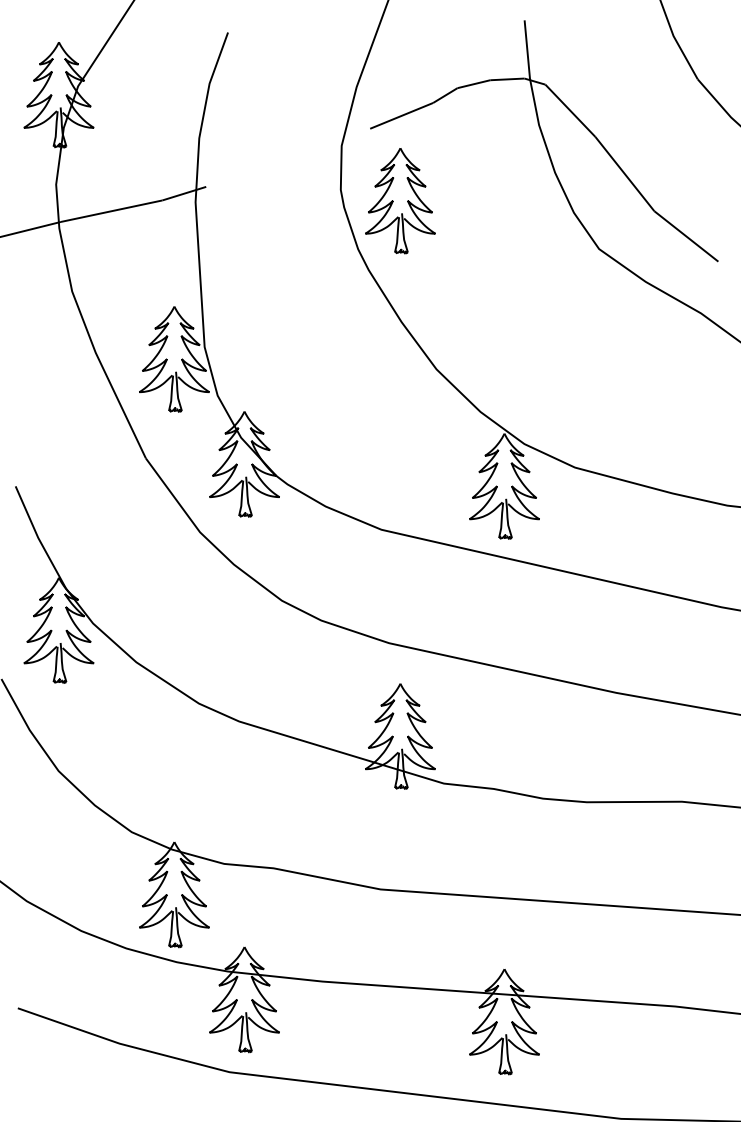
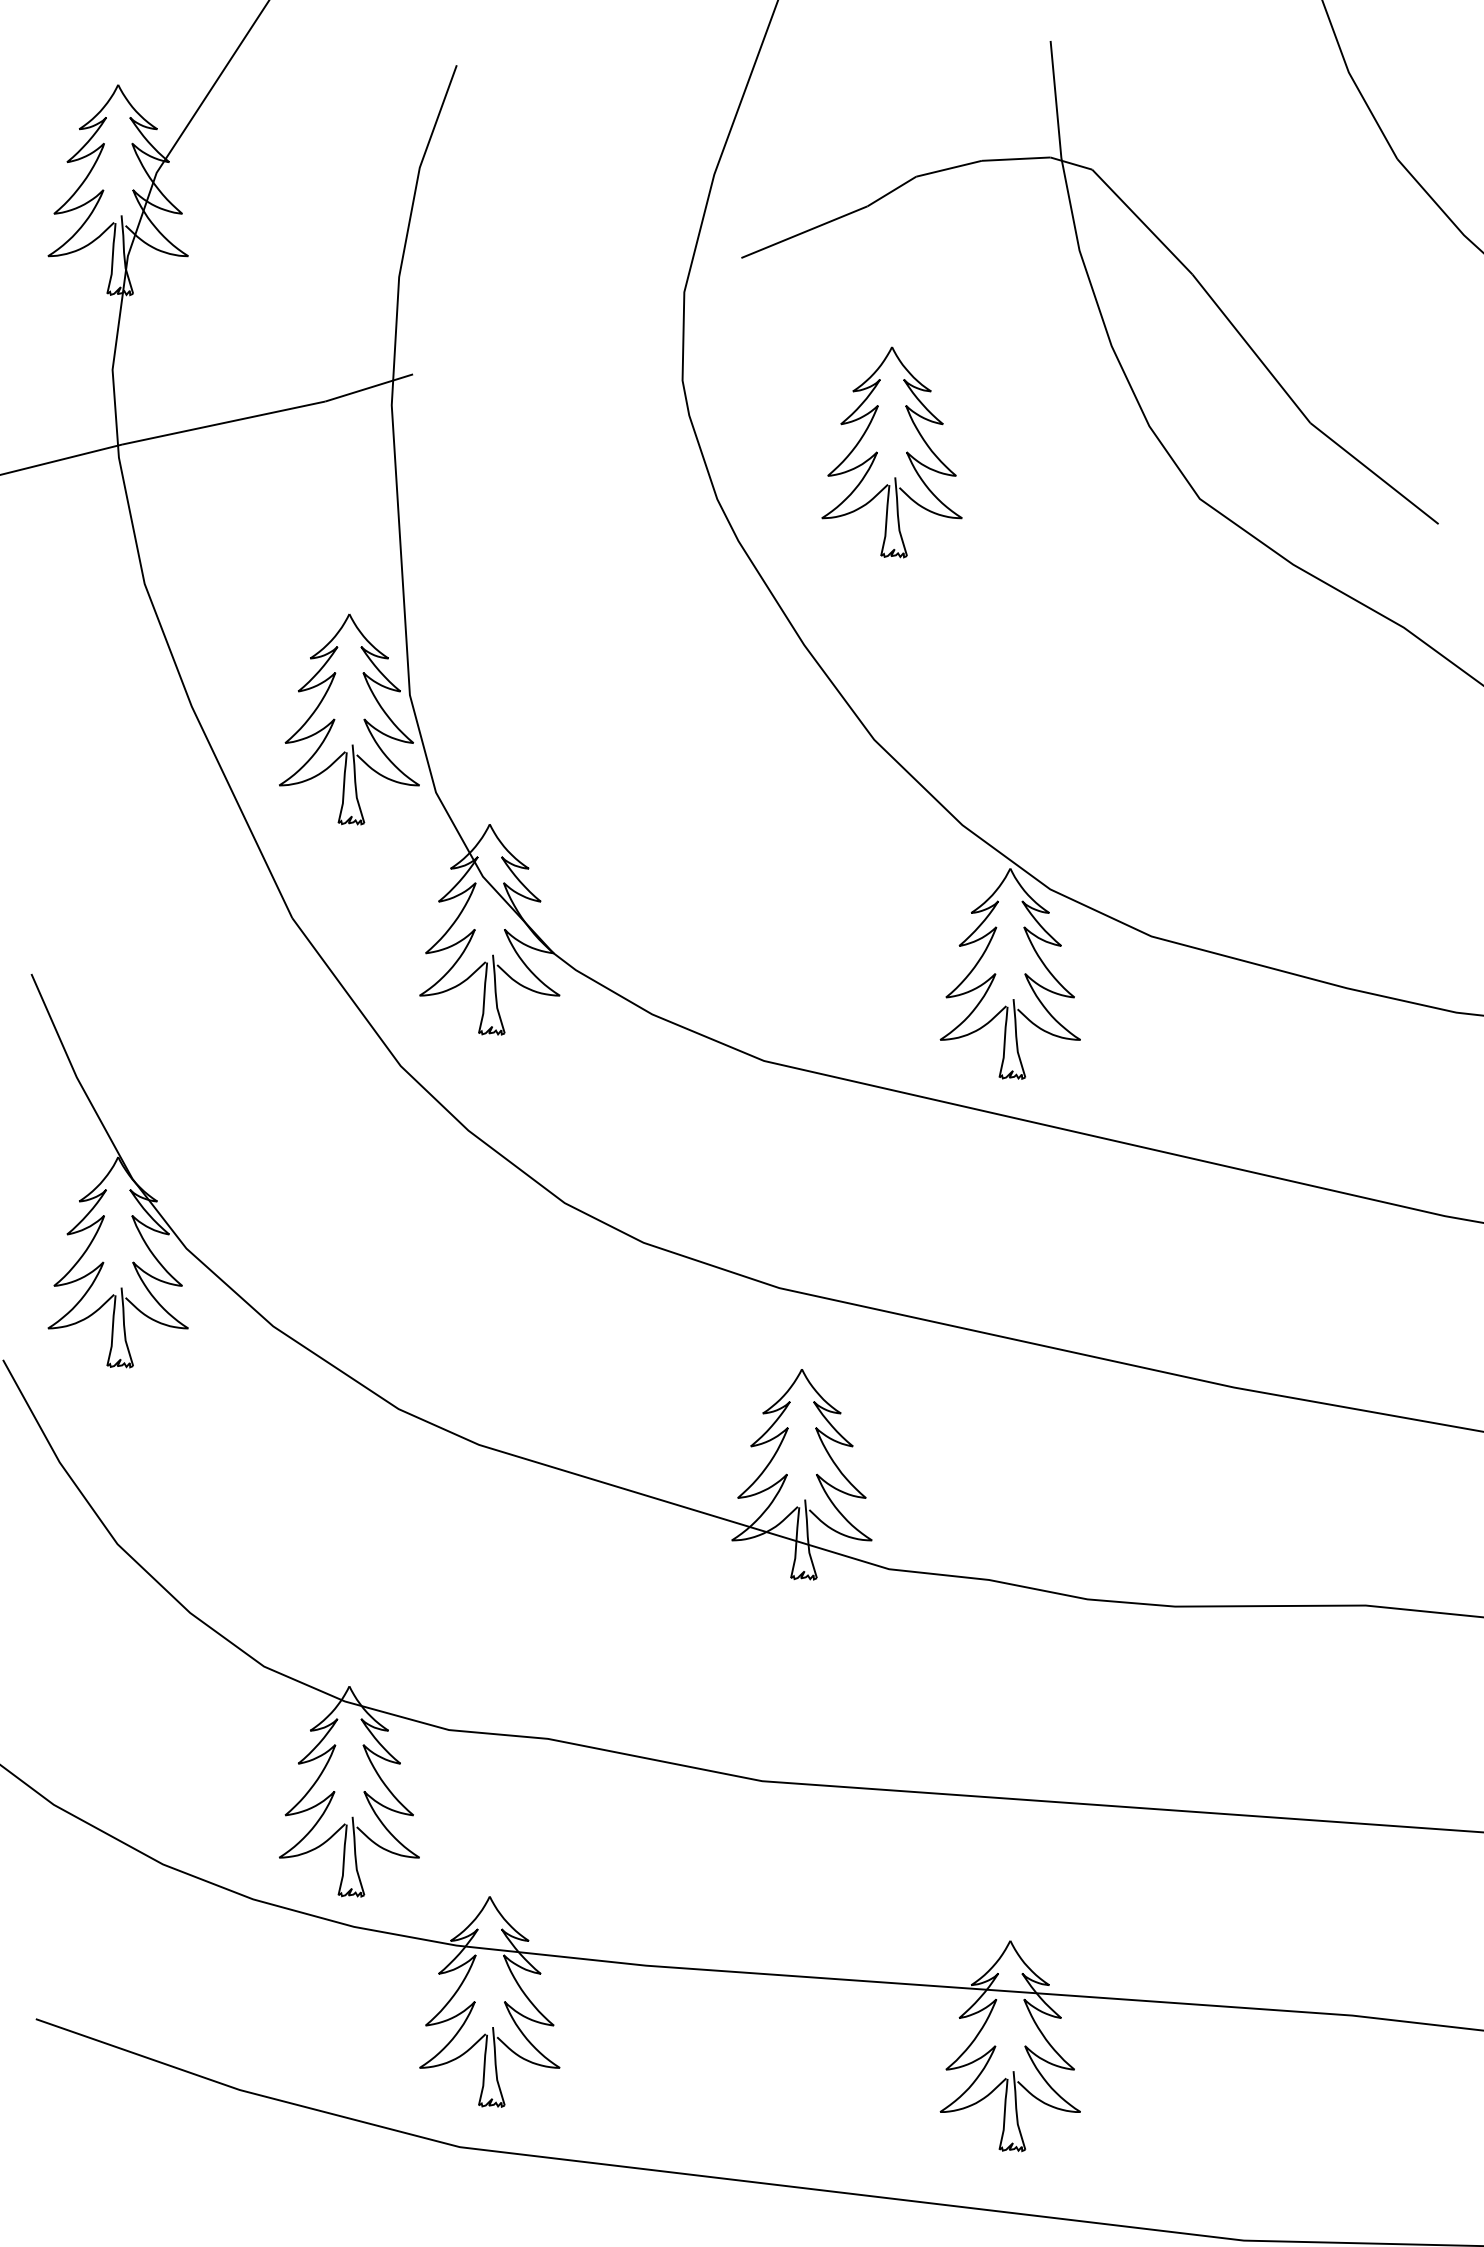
part: (400, 201) -> (892, 453), moved

